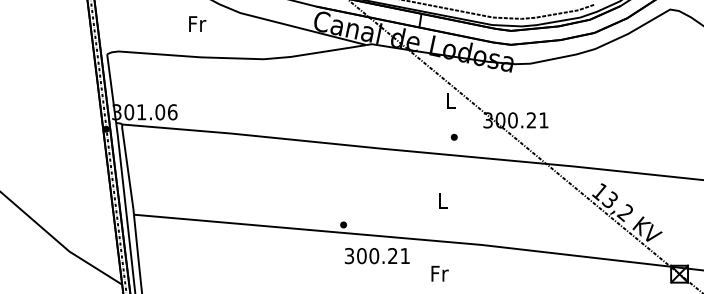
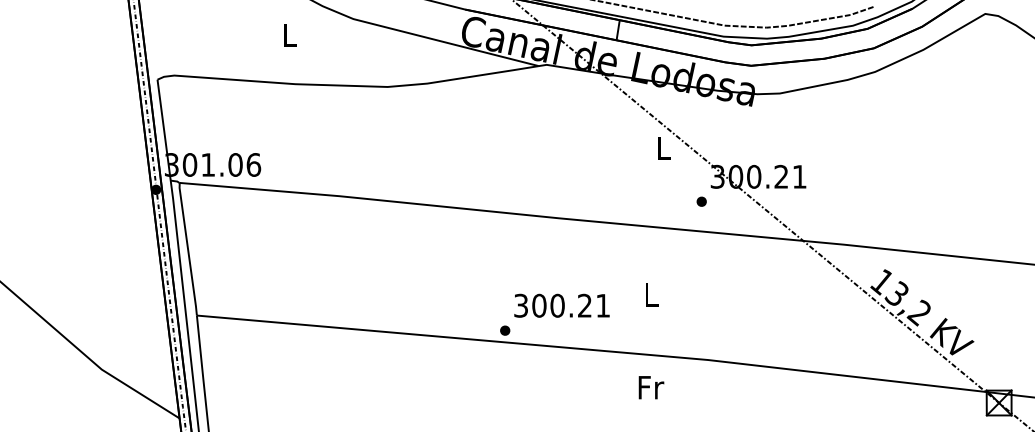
text: (197, 23) -> (290, 34), Fr -> L
part: (453, 136) -> (700, 200), moved
text: (376, 256) -> (560, 306), moved
text: (439, 273) -> (650, 387), moved

